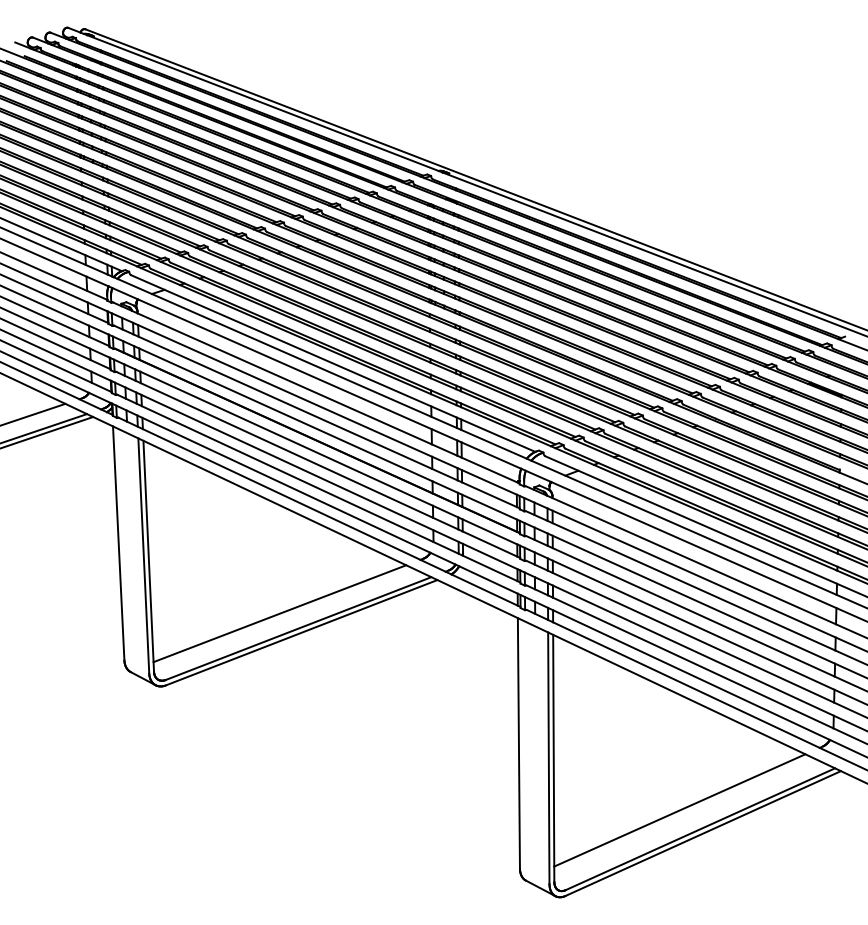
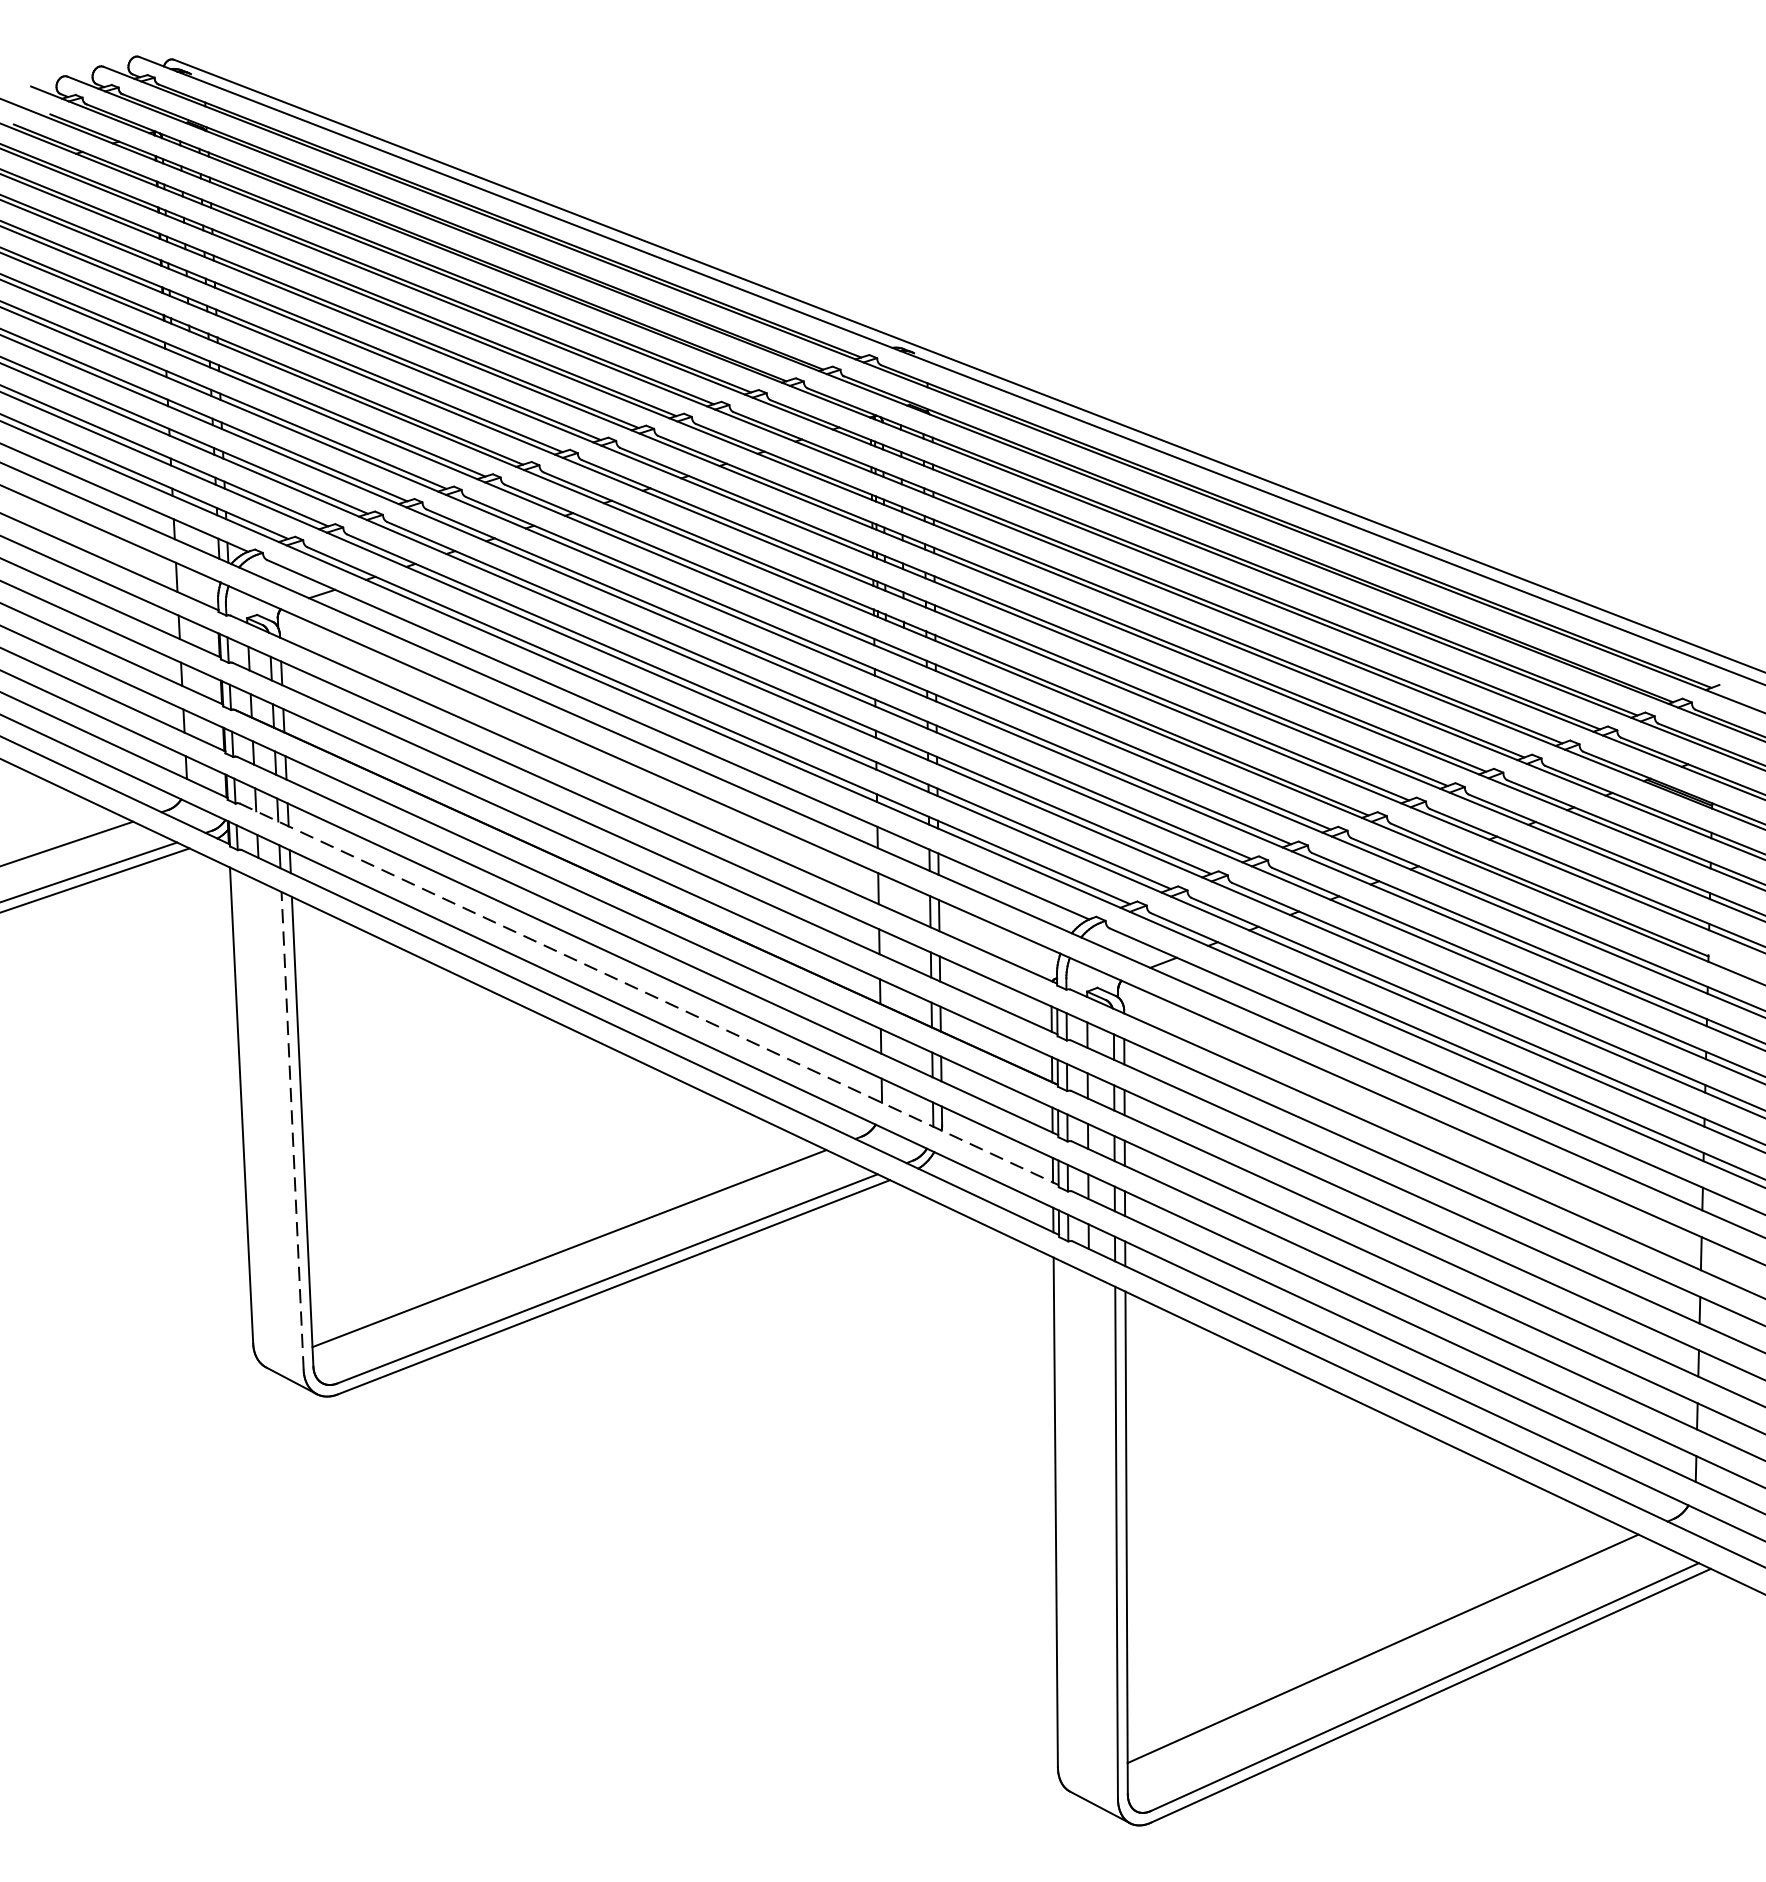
line: (319, 488) -> (650, 993), solid -> dashed
line: (143, 555) -> (292, 1130), solid -> dashed

